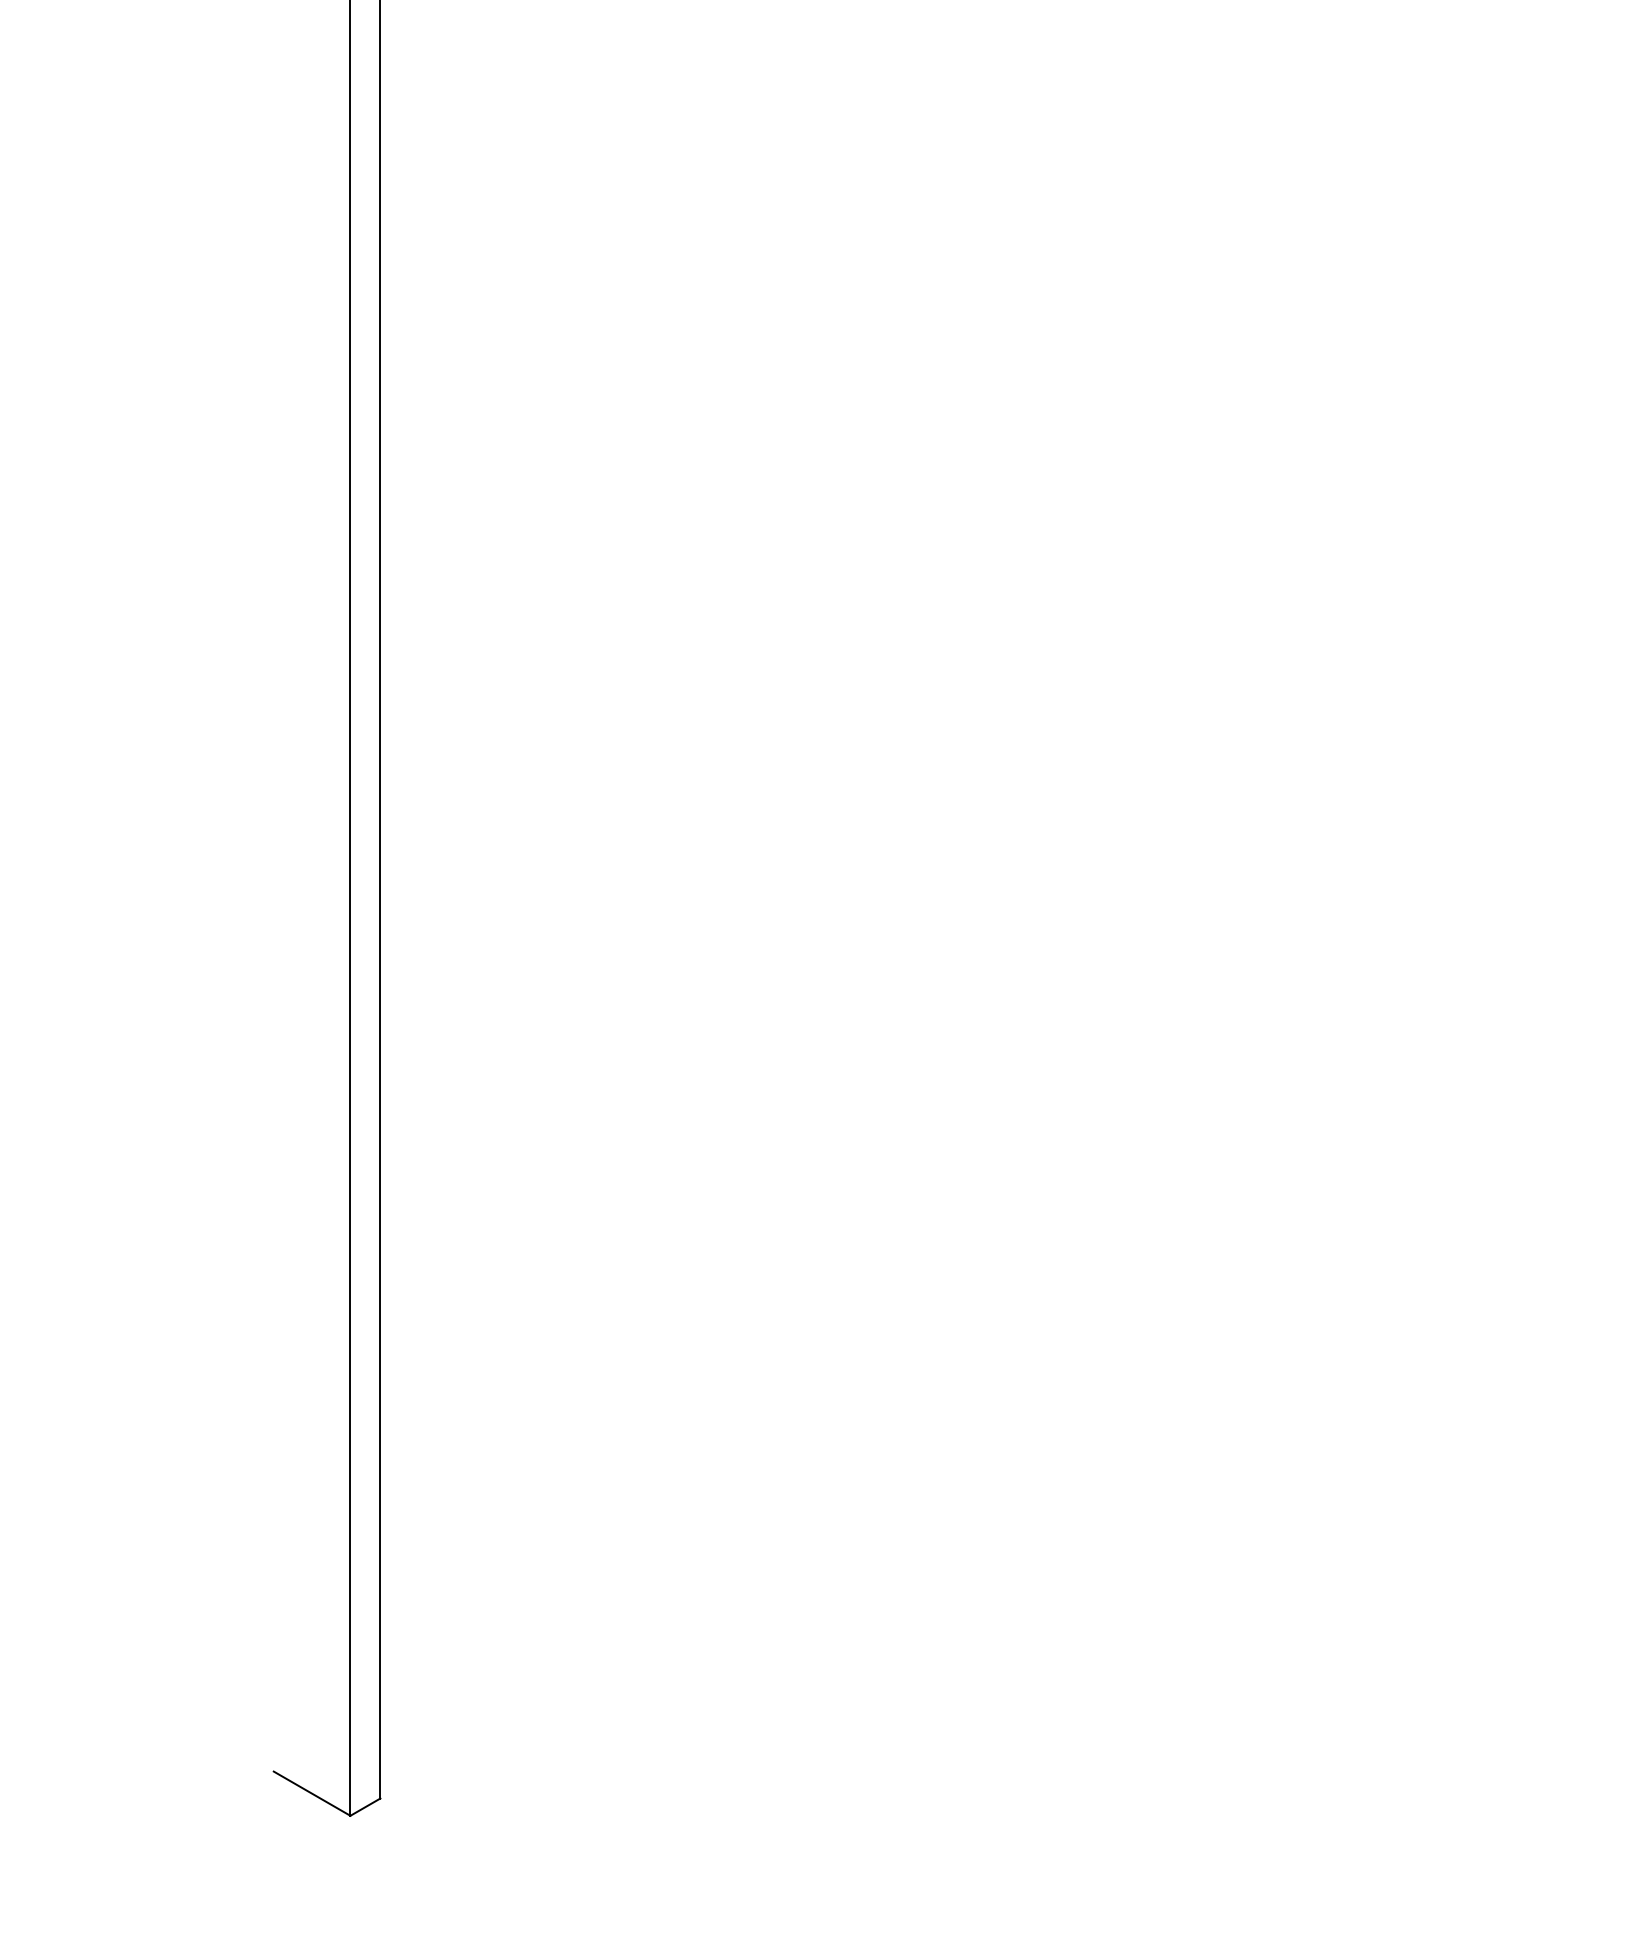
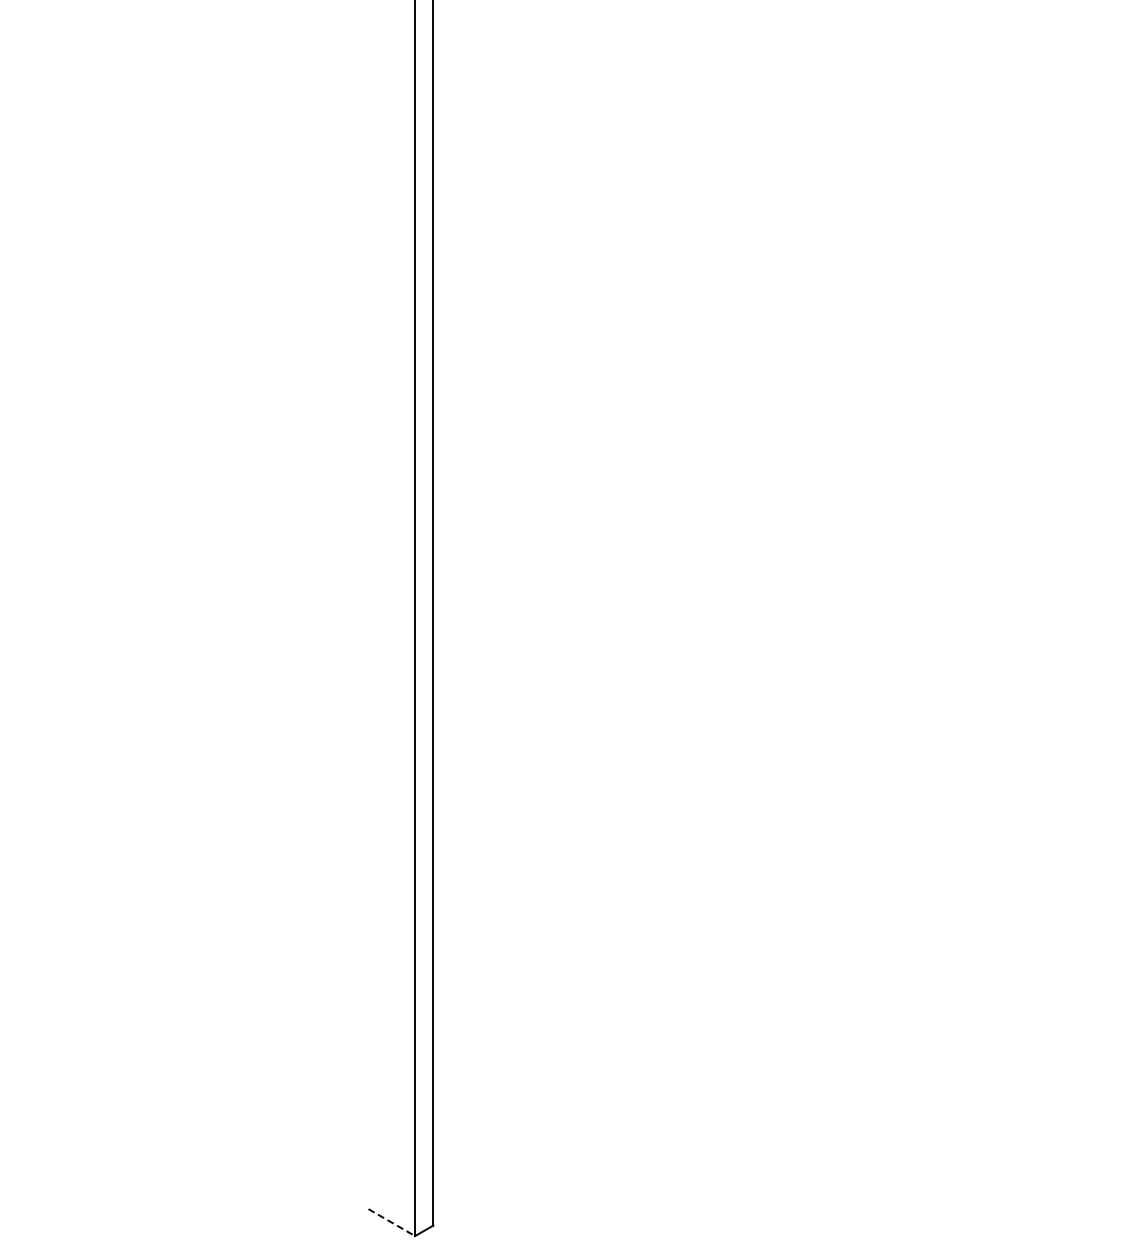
line: (311, 1793) -> (391, 1222), solid -> dashed

